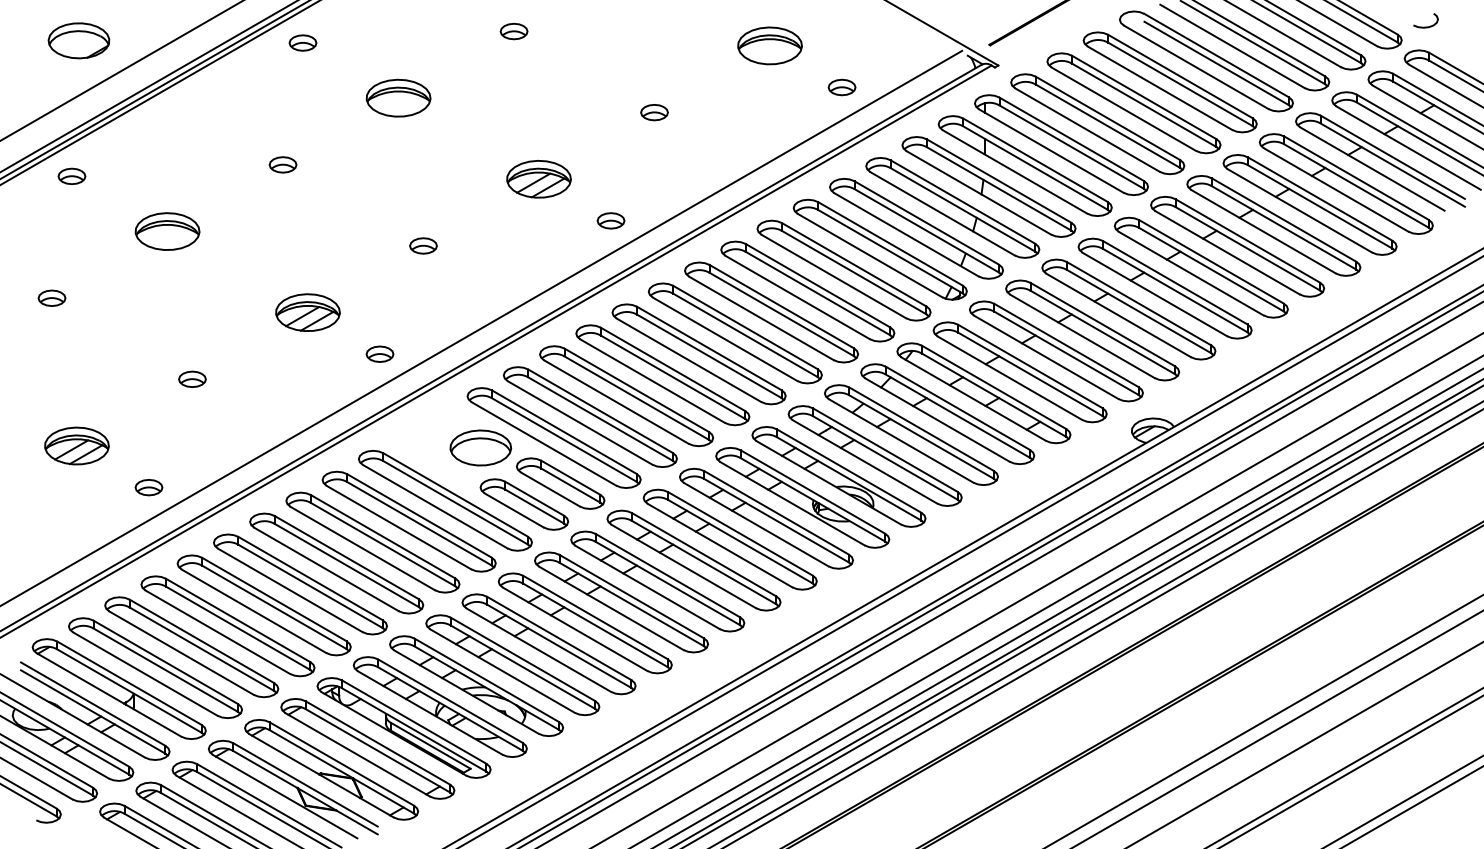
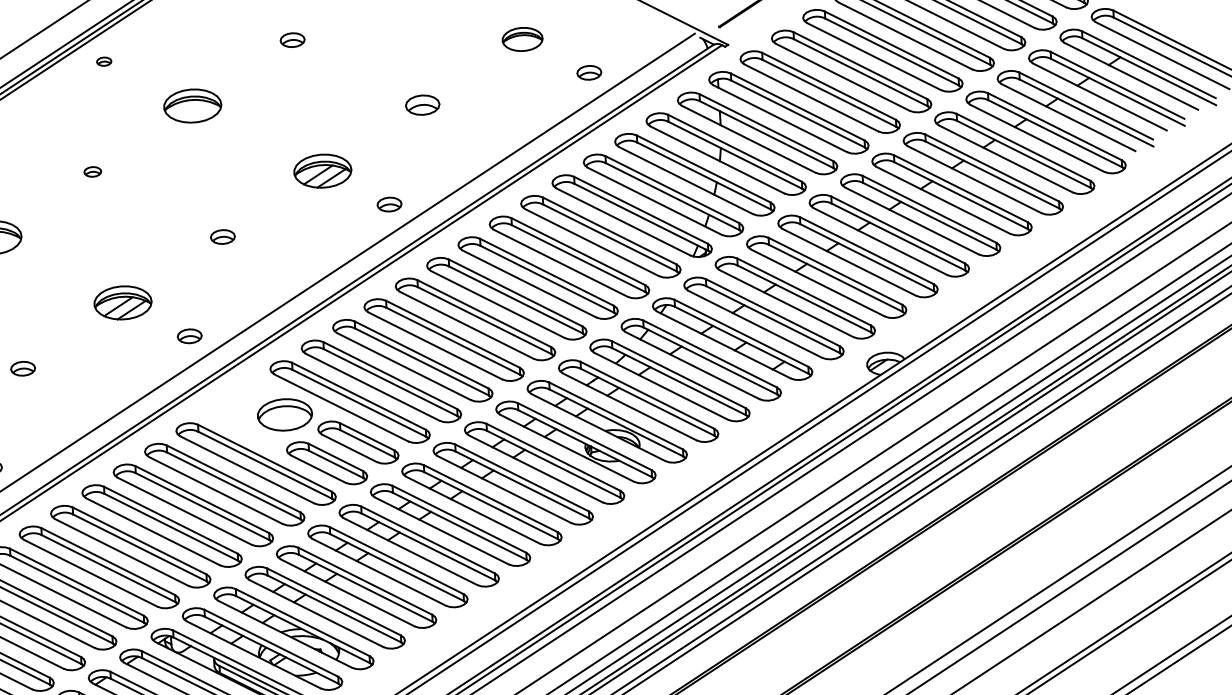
part: (302, 42) -> (103, 61), size x0.6
part: (769, 45) -> (522, 39), size x0.7
part: (654, 112) -> (422, 105), size x1.4
part: (282, 164) -> (92, 171), size x0.7

